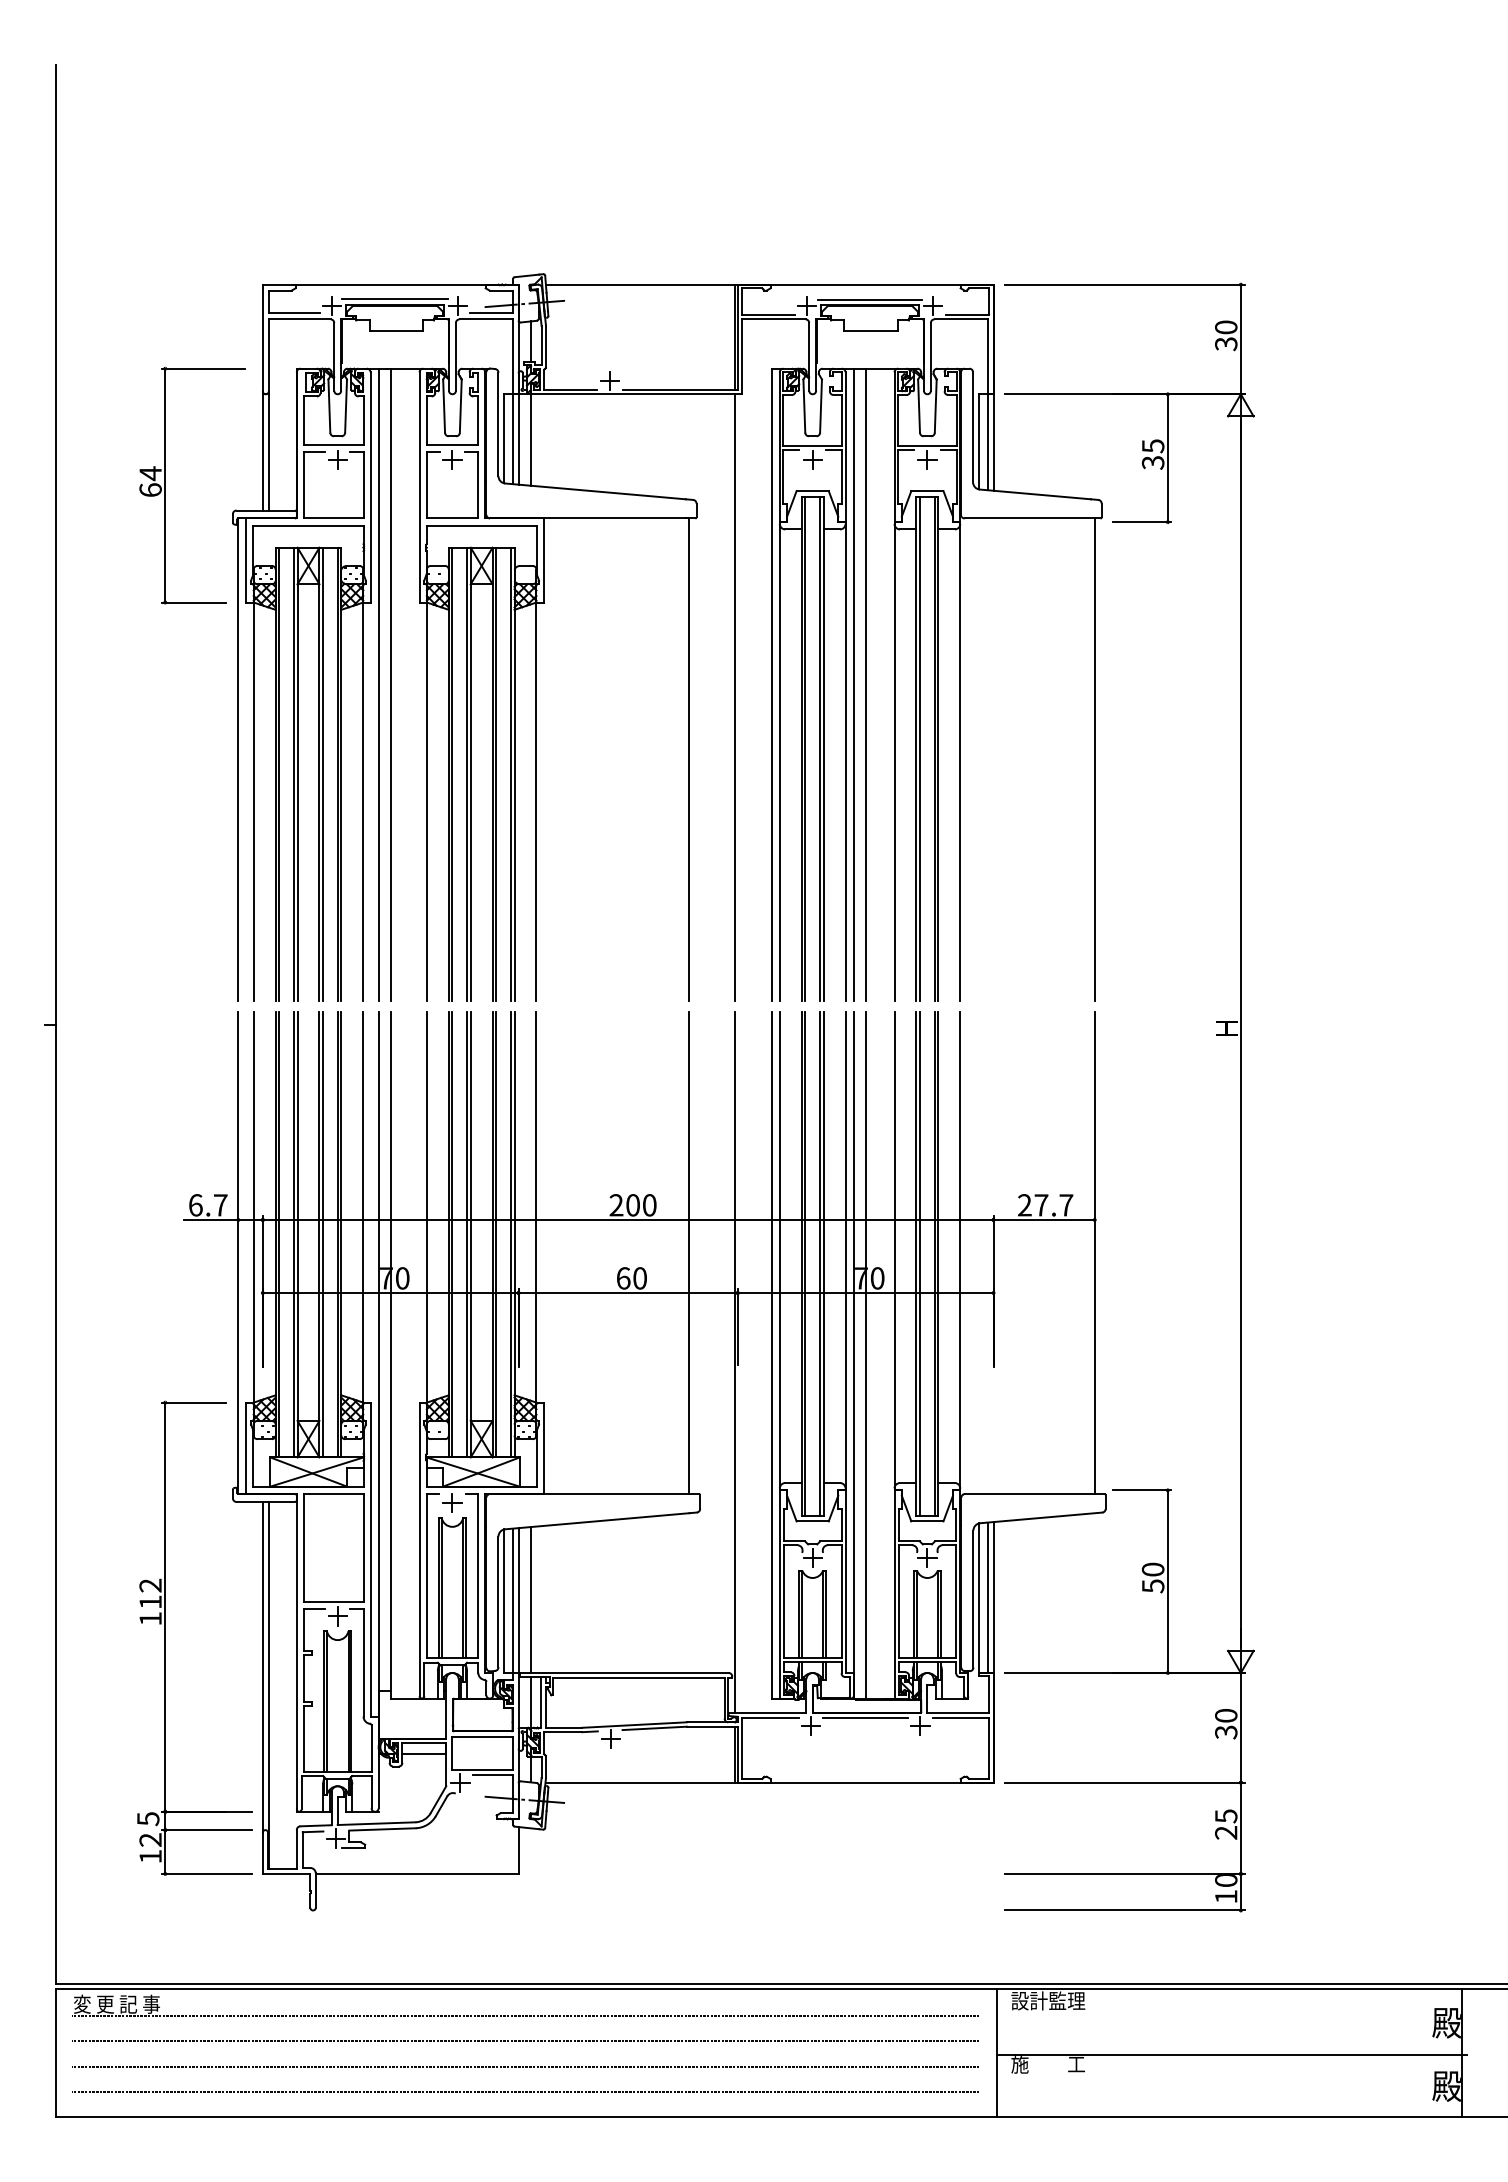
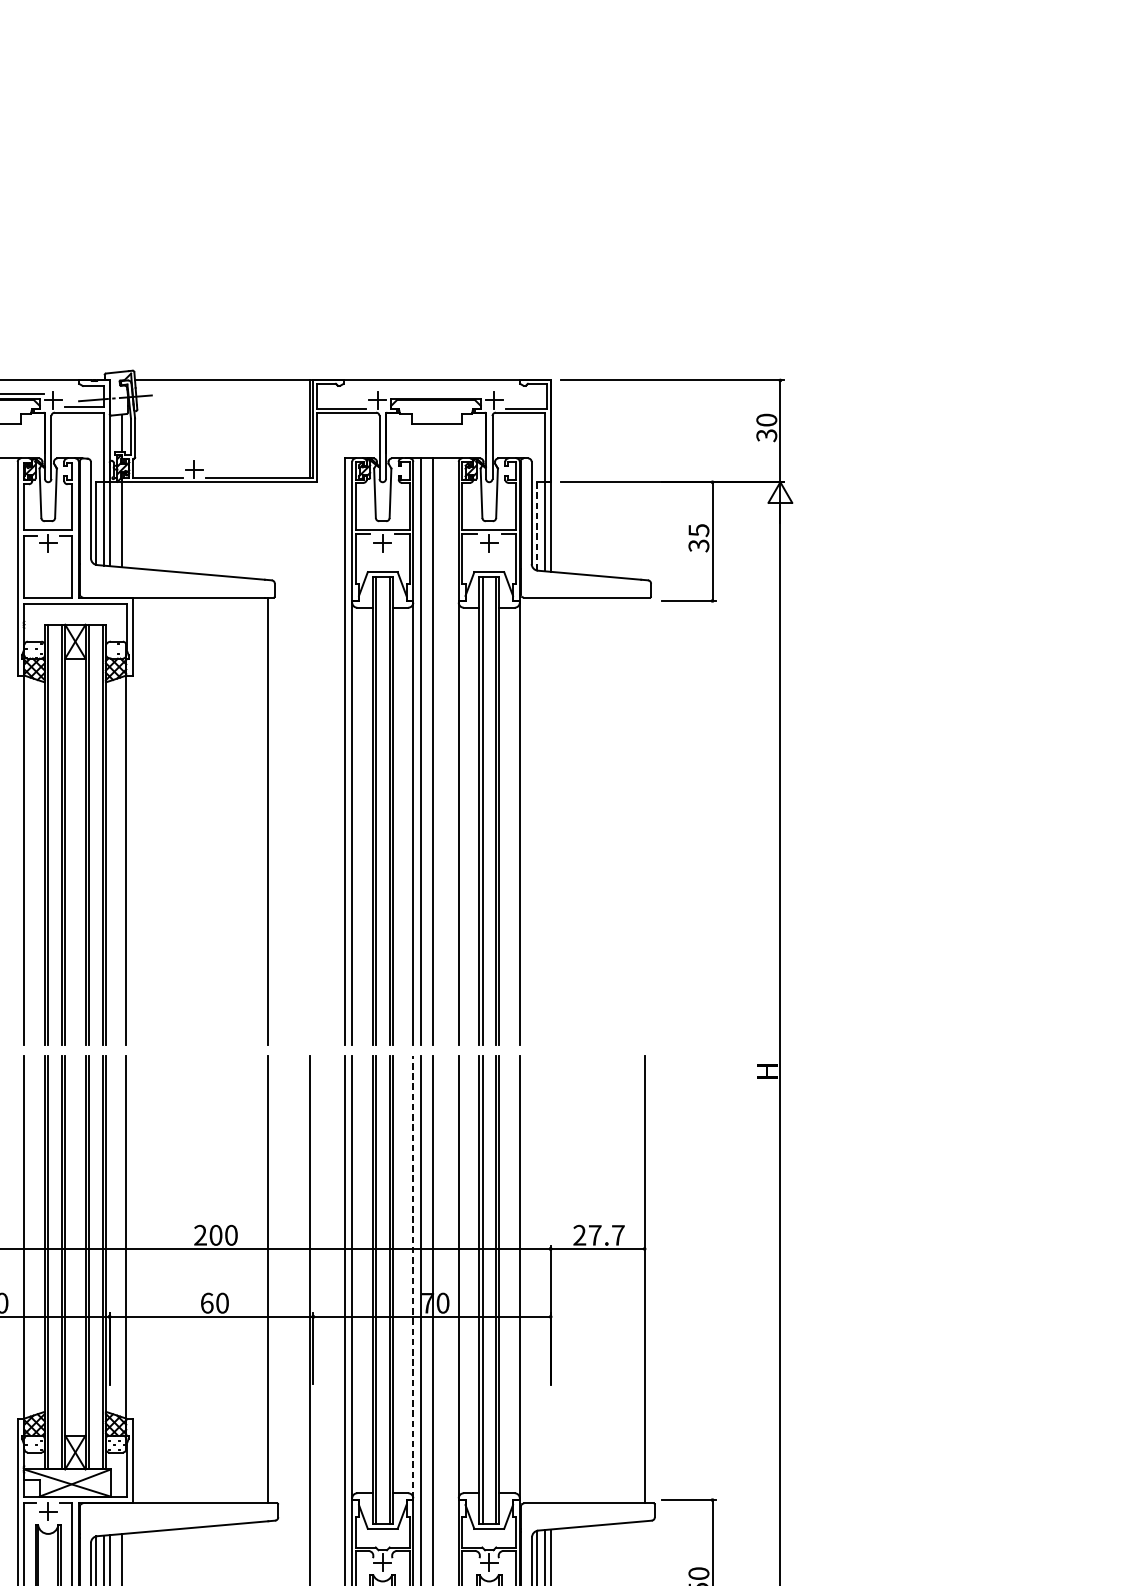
line: (869, 300) -> (435, 395), removed
line: (979, 441) -> (537, 526), solid -> dashed
line: (734, 697) -> (310, 763), removed
line: (1094, 759) -> (644, 821), removed
line: (845, 1250) -> (413, 1277), solid -> dashed

